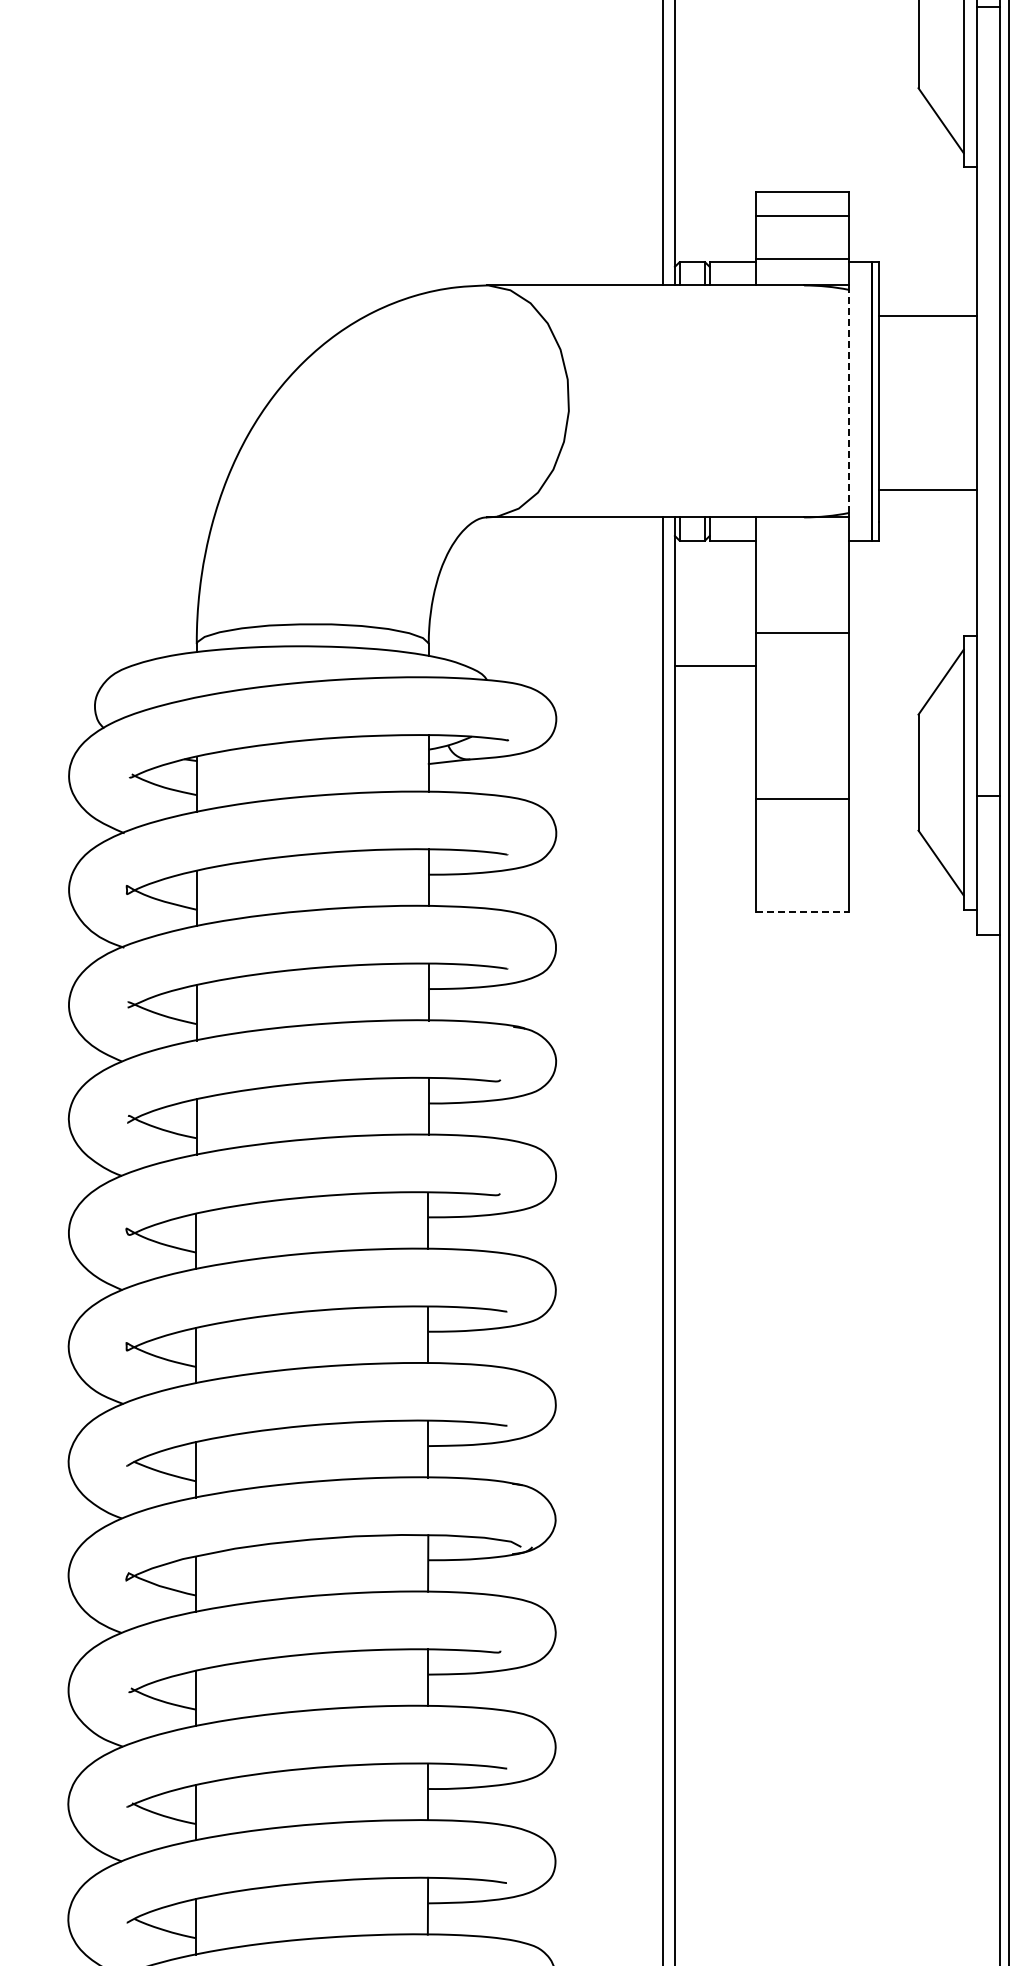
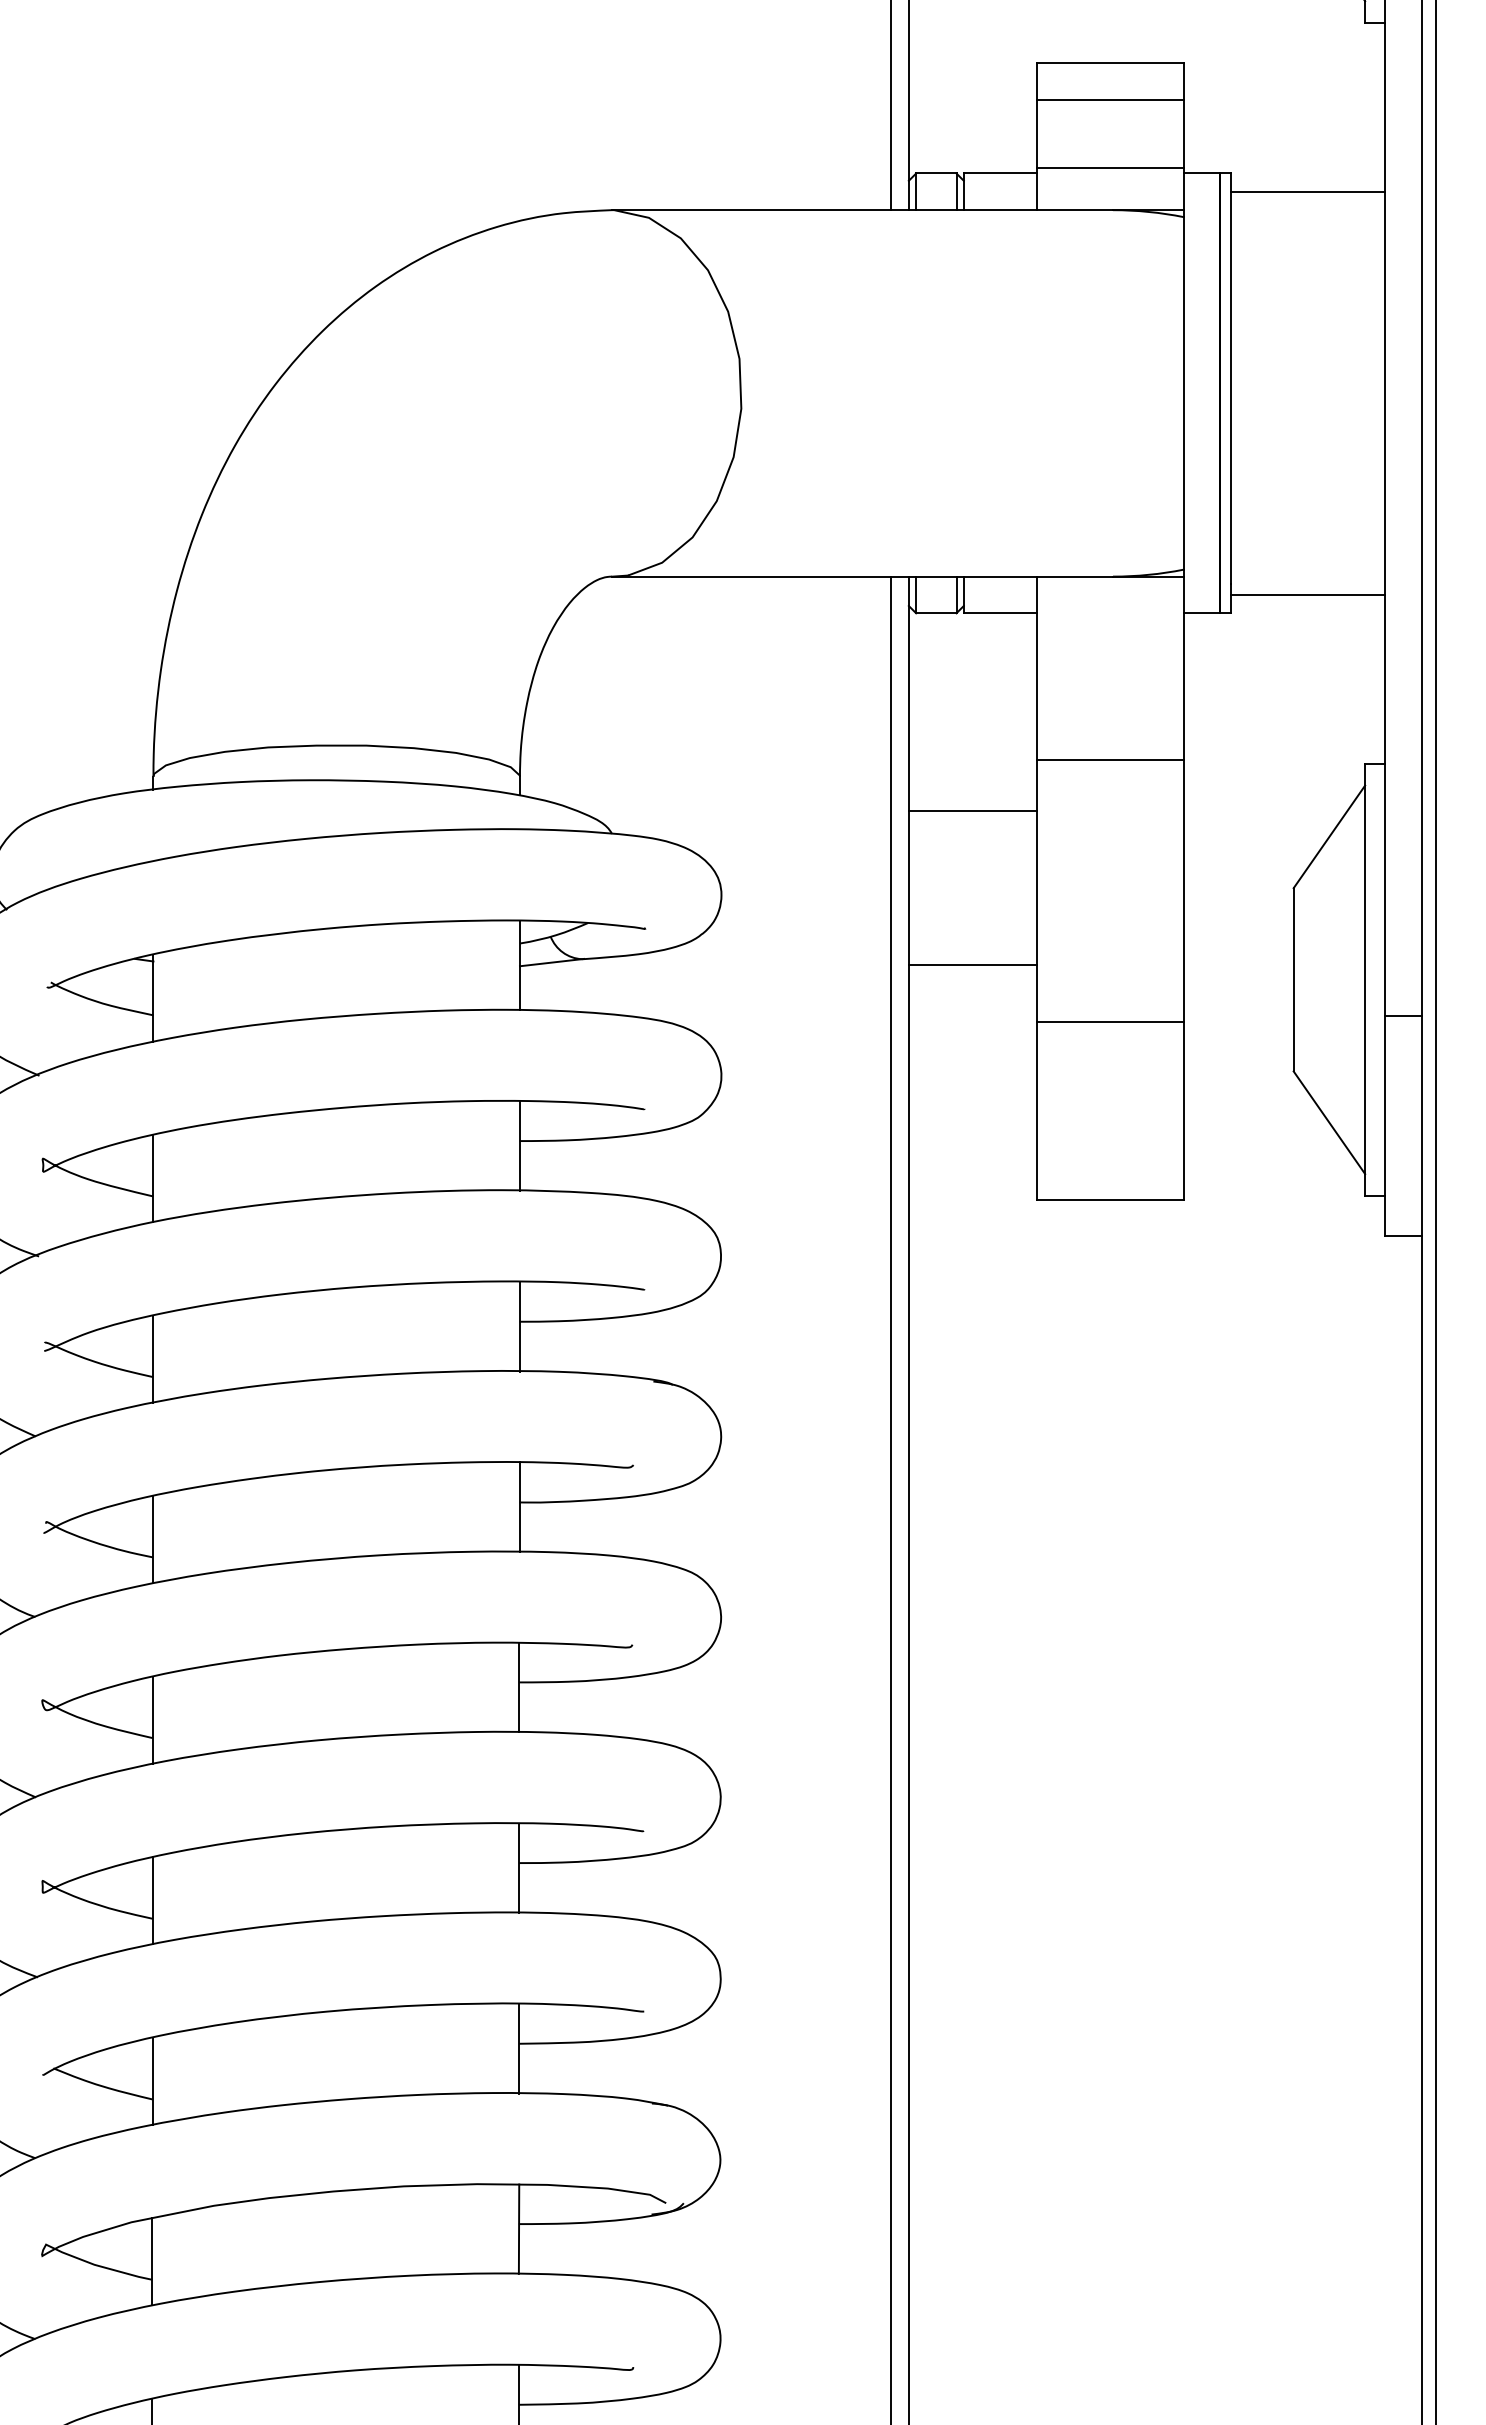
line: (927, 315) -> (1307, 191), moved
line: (848, 401) -> (1183, 393), dashed -> solid
line: (927, 490) -> (1307, 595), moved
line: (715, 763) -> (972, 965), added
line: (803, 911) -> (1111, 1199), dashed -> solid

